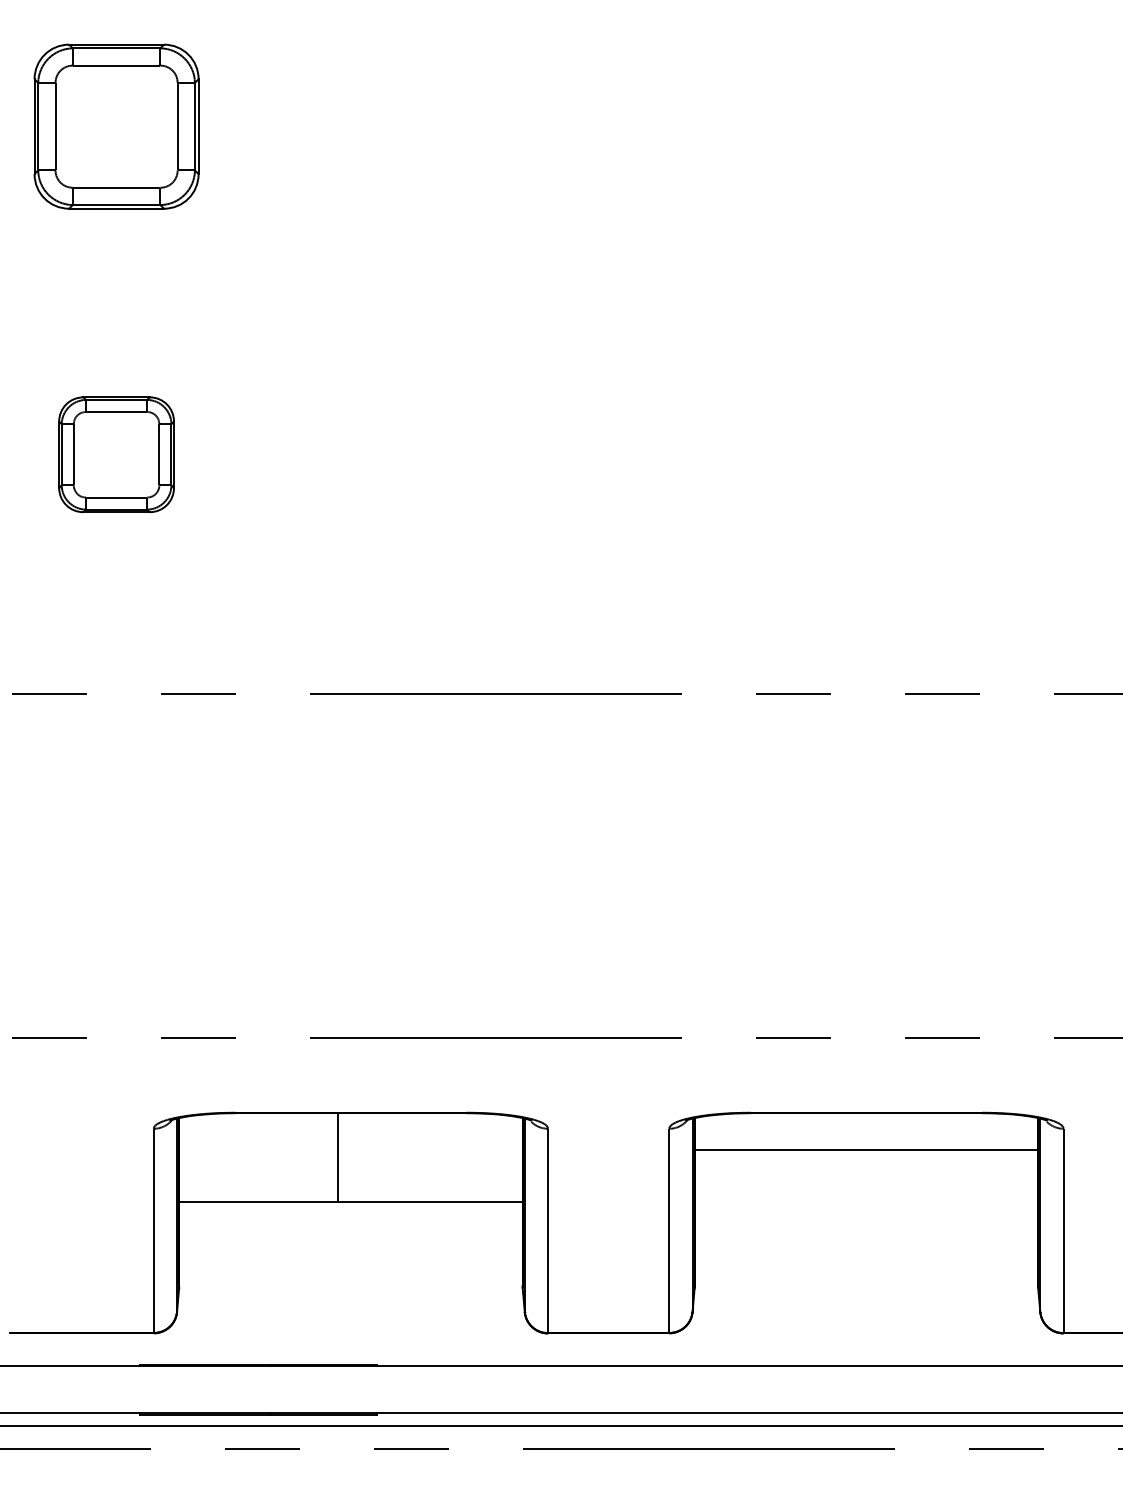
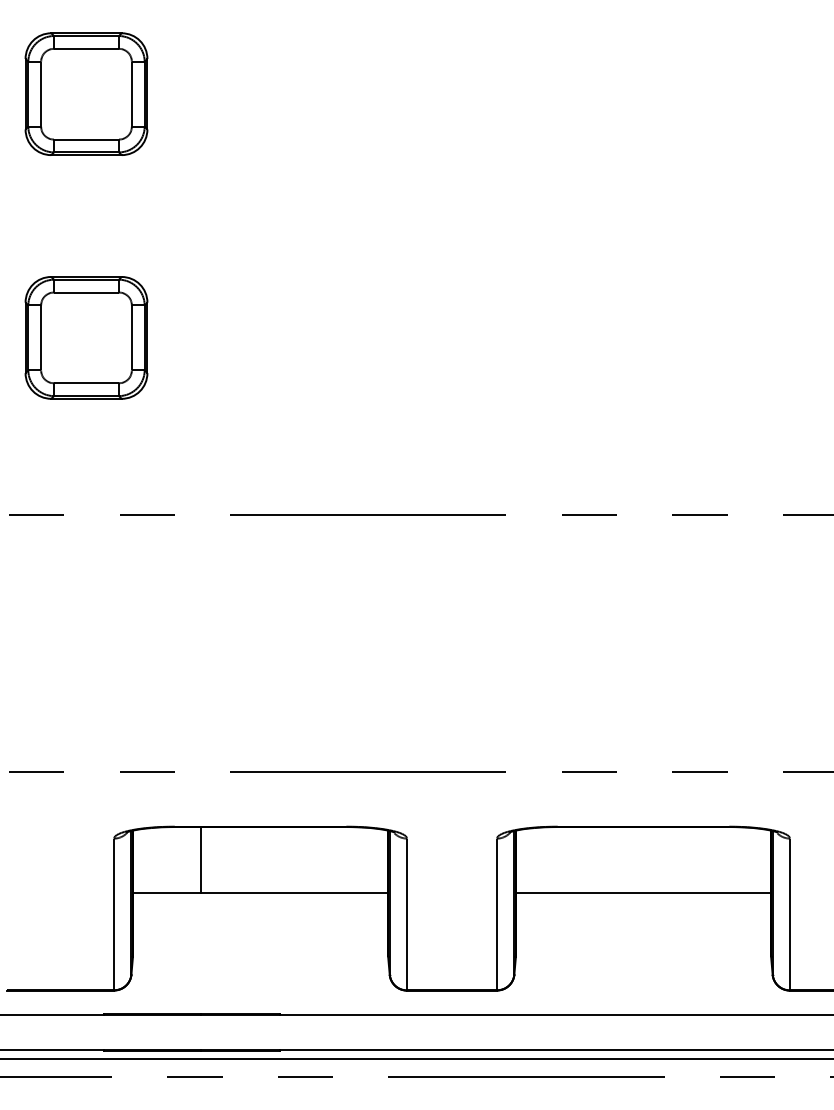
part: (116, 454) -> (86, 337), size x1.43
line: (866, 1150) -> (643, 893), moved
line: (337, 1158) -> (200, 860), moved

